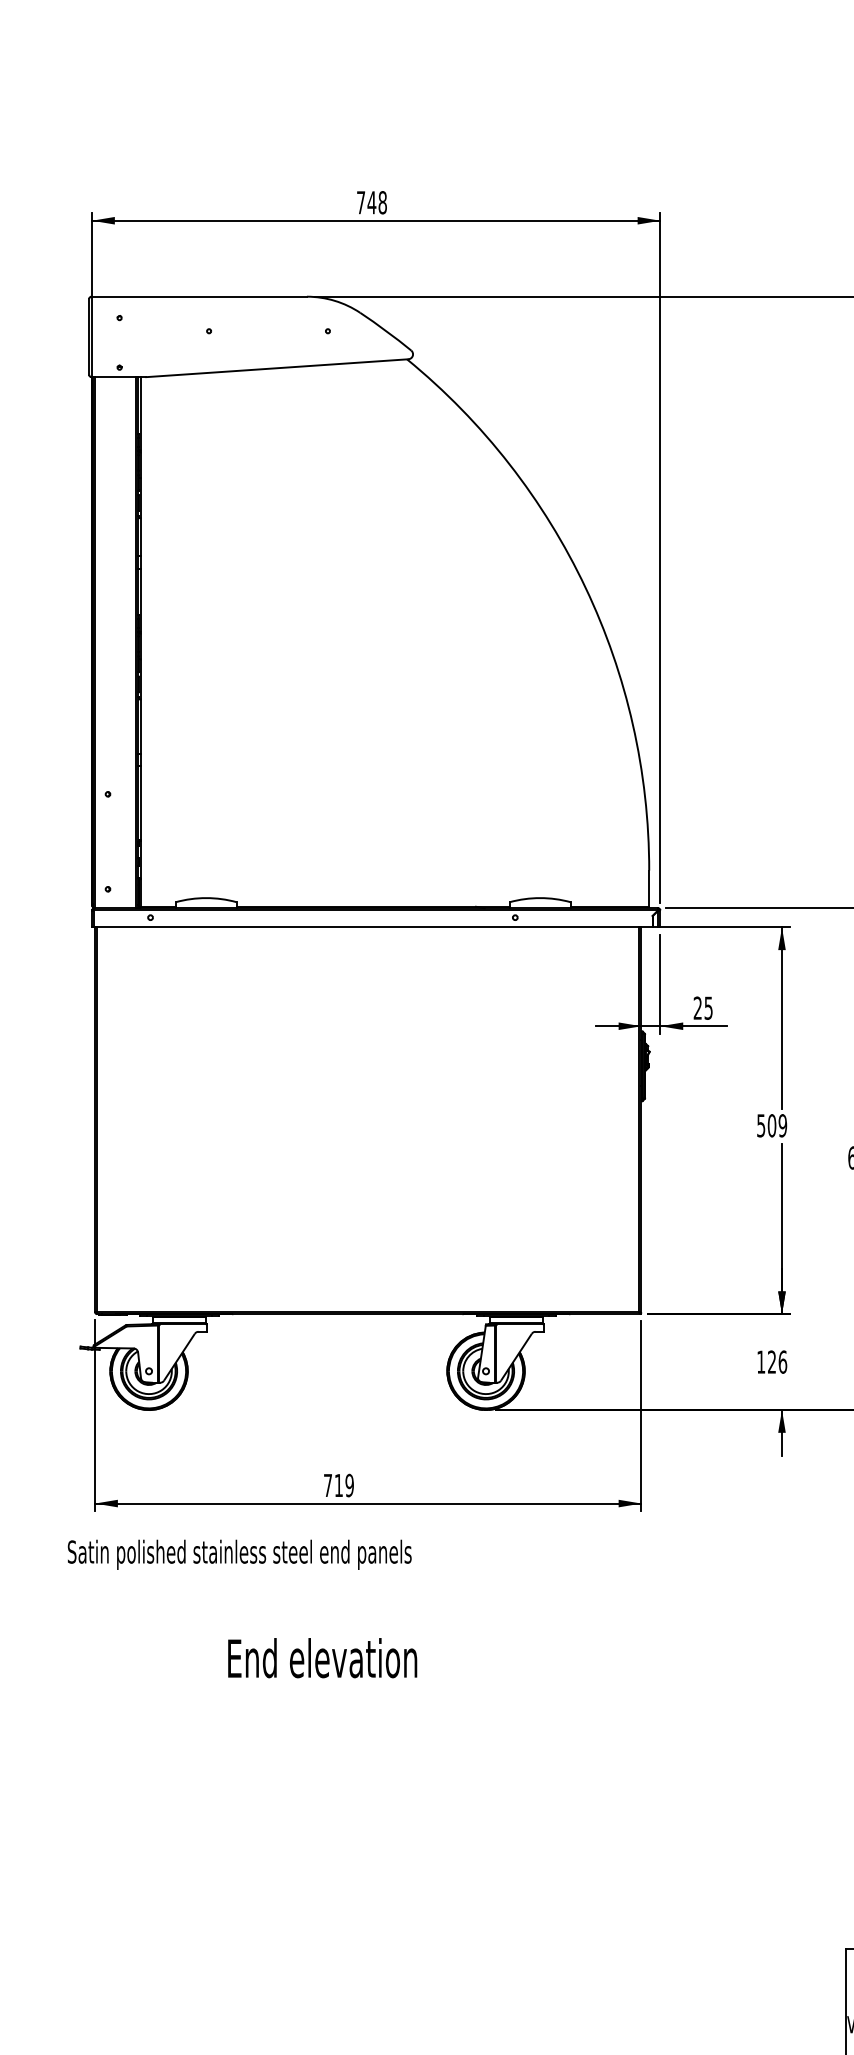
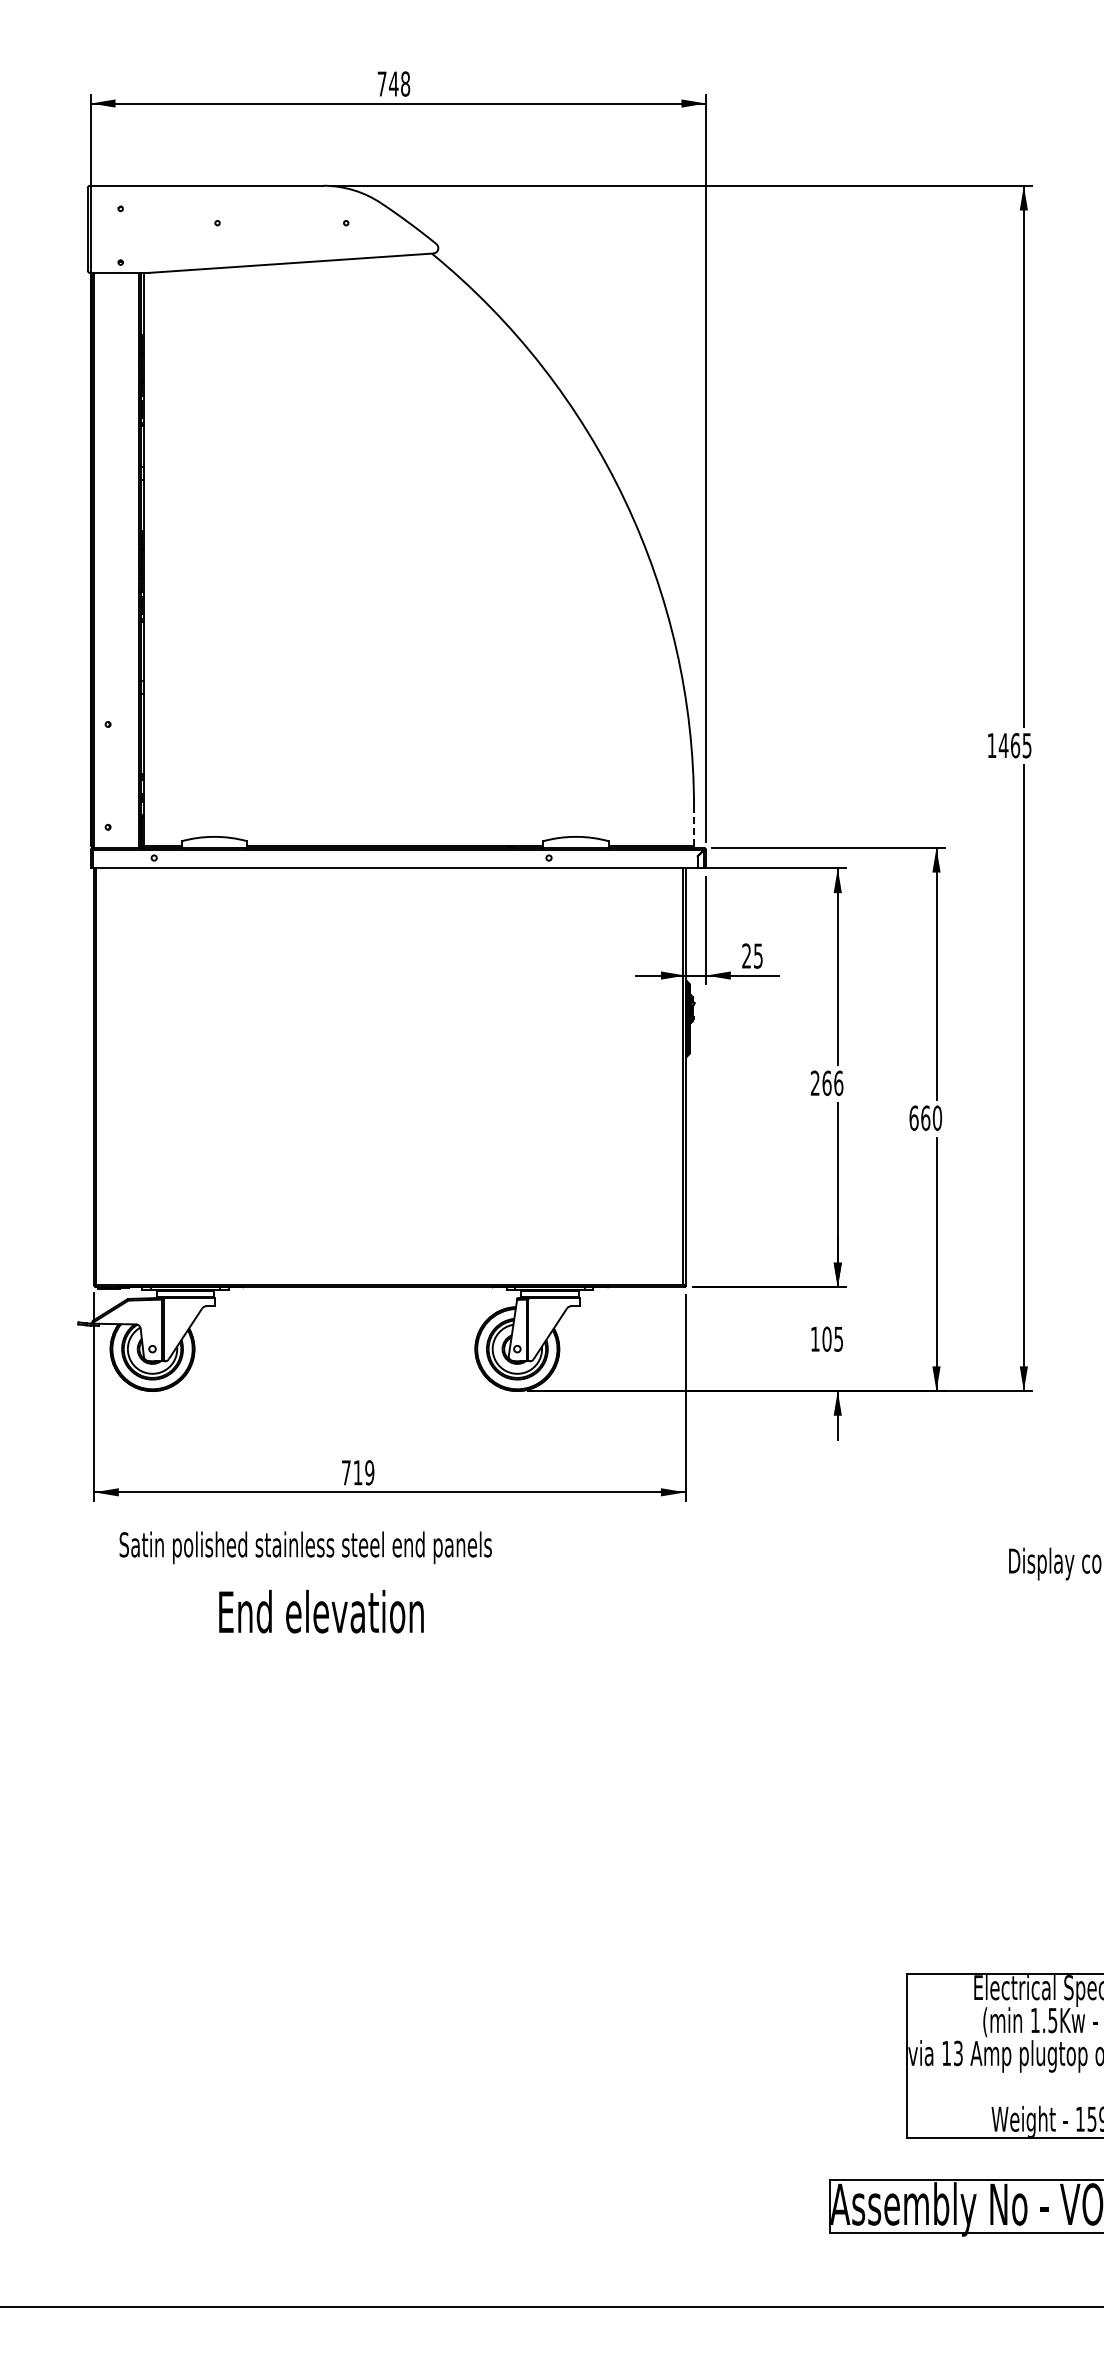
line: (649, 888) -> (694, 826), solid -> dashed
text: (772, 1125) -> (827, 1083), 509 -> 266
text: (777, 1361) -> (832, 1338), 126 -> 105
text: (239, 1554) -> (305, 1547), moved
text: (322, 1657) -> (321, 1611), moved

